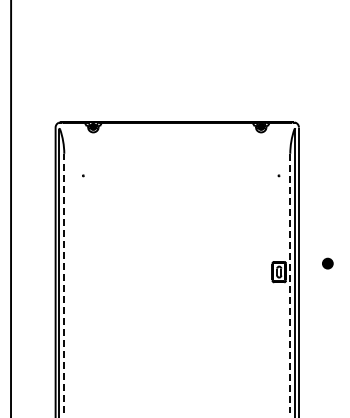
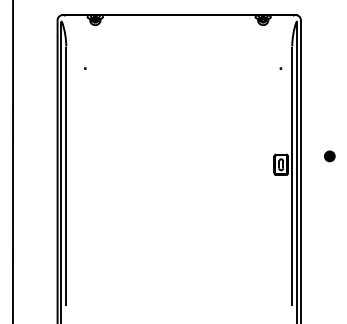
line: (64, 283) -> (66, 176), dashed -> solid
line: (290, 283) -> (292, 176), dashed -> solid

